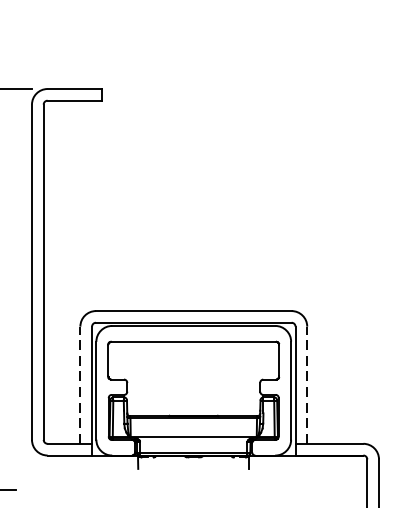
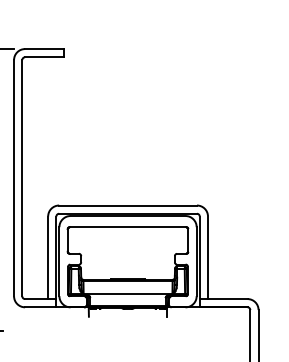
line: (80, 384) -> (48, 257), dashed -> solid
line: (307, 384) -> (208, 257), dashed -> solid

